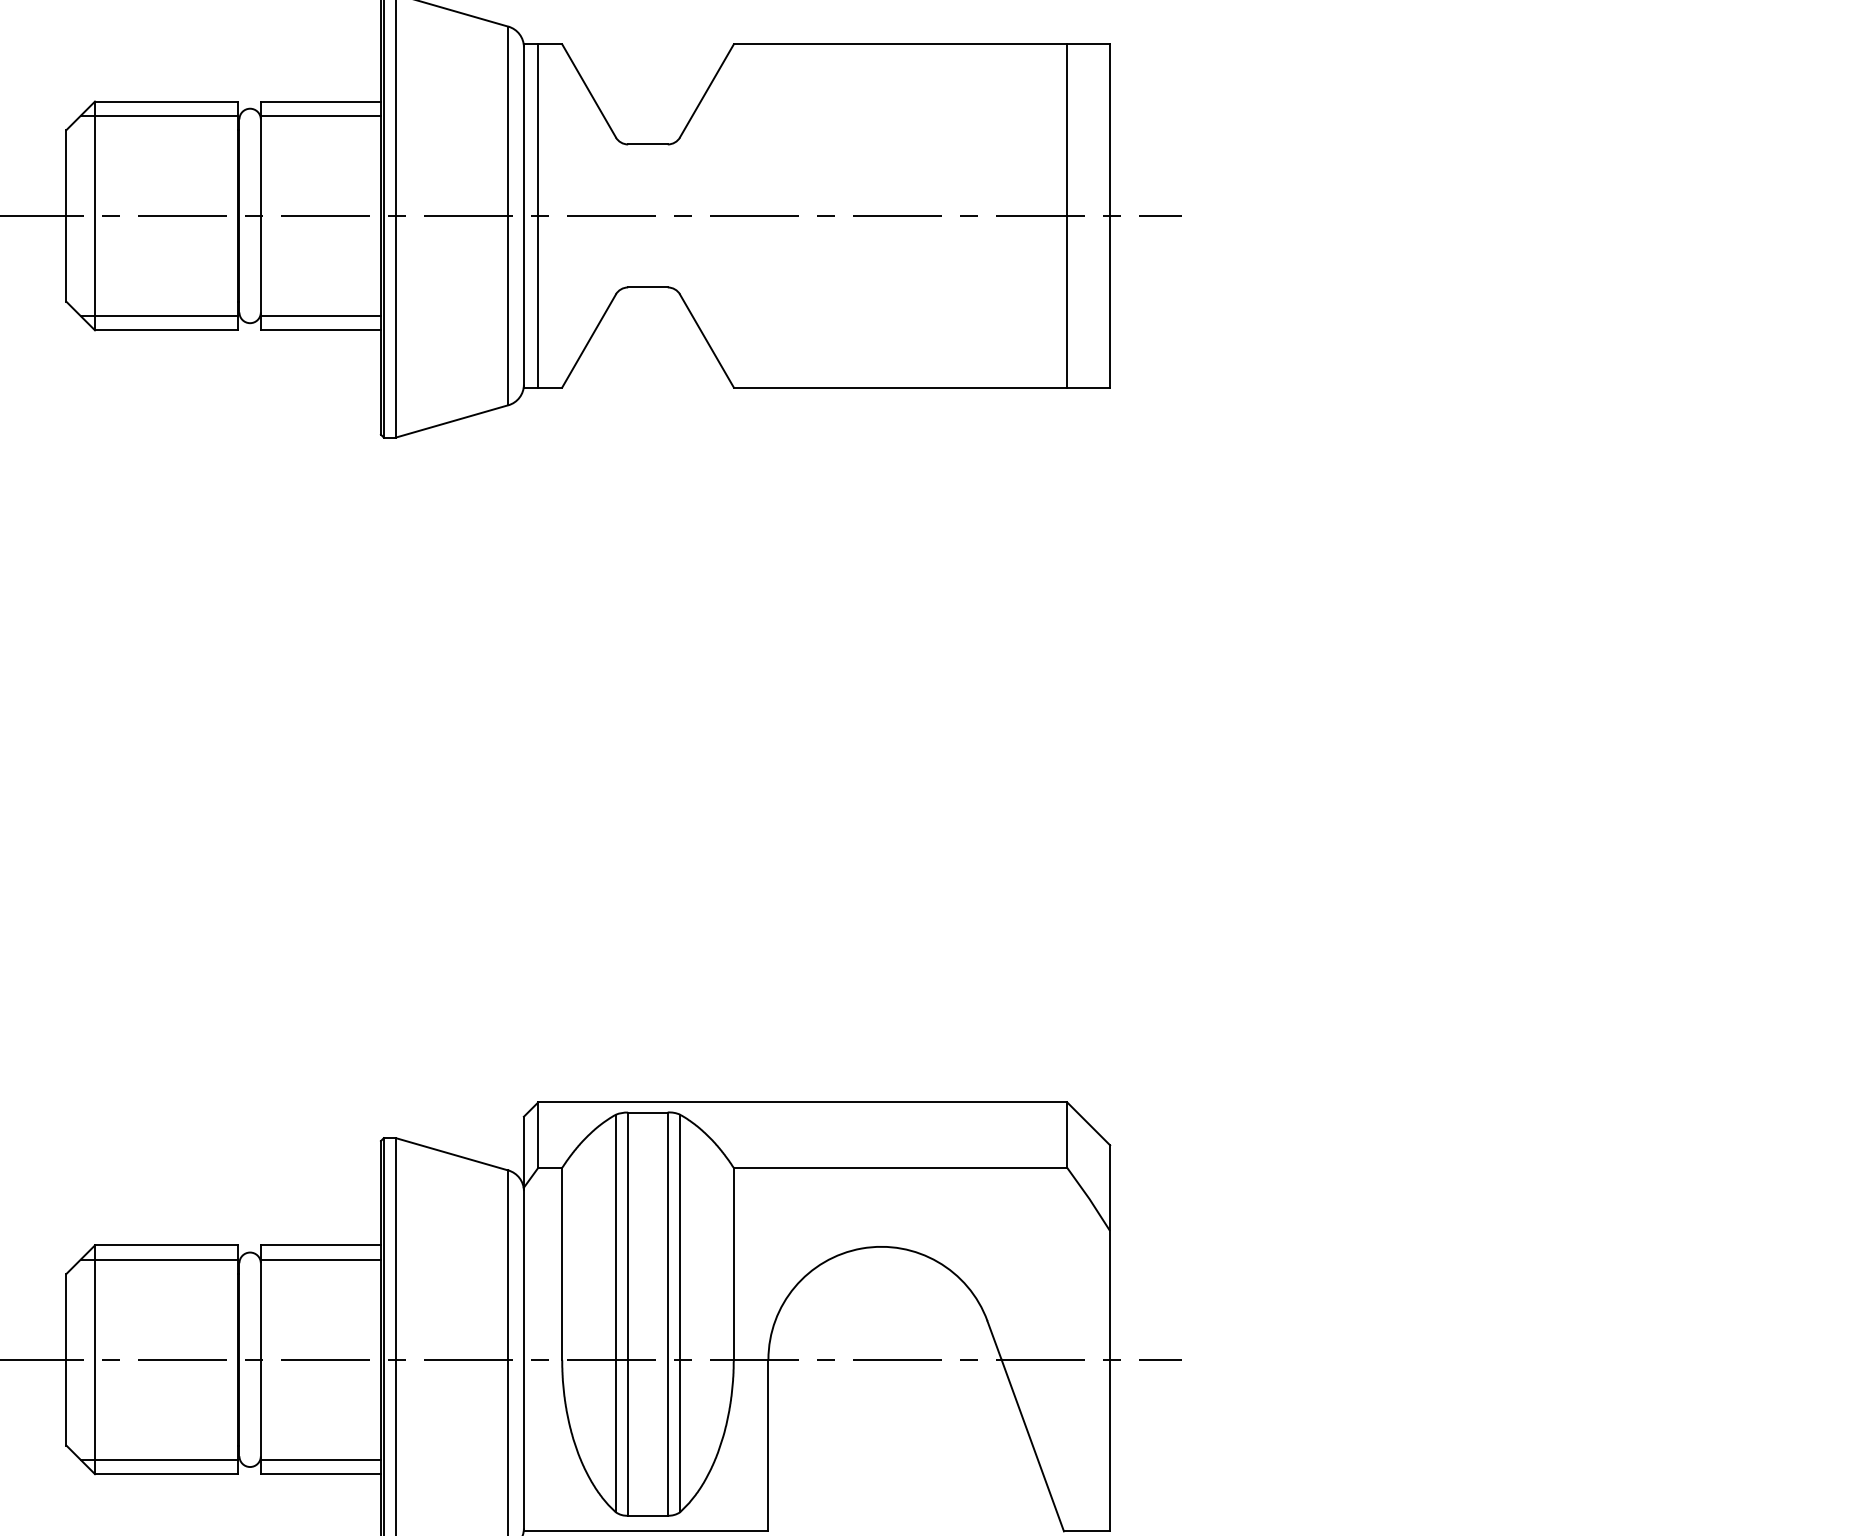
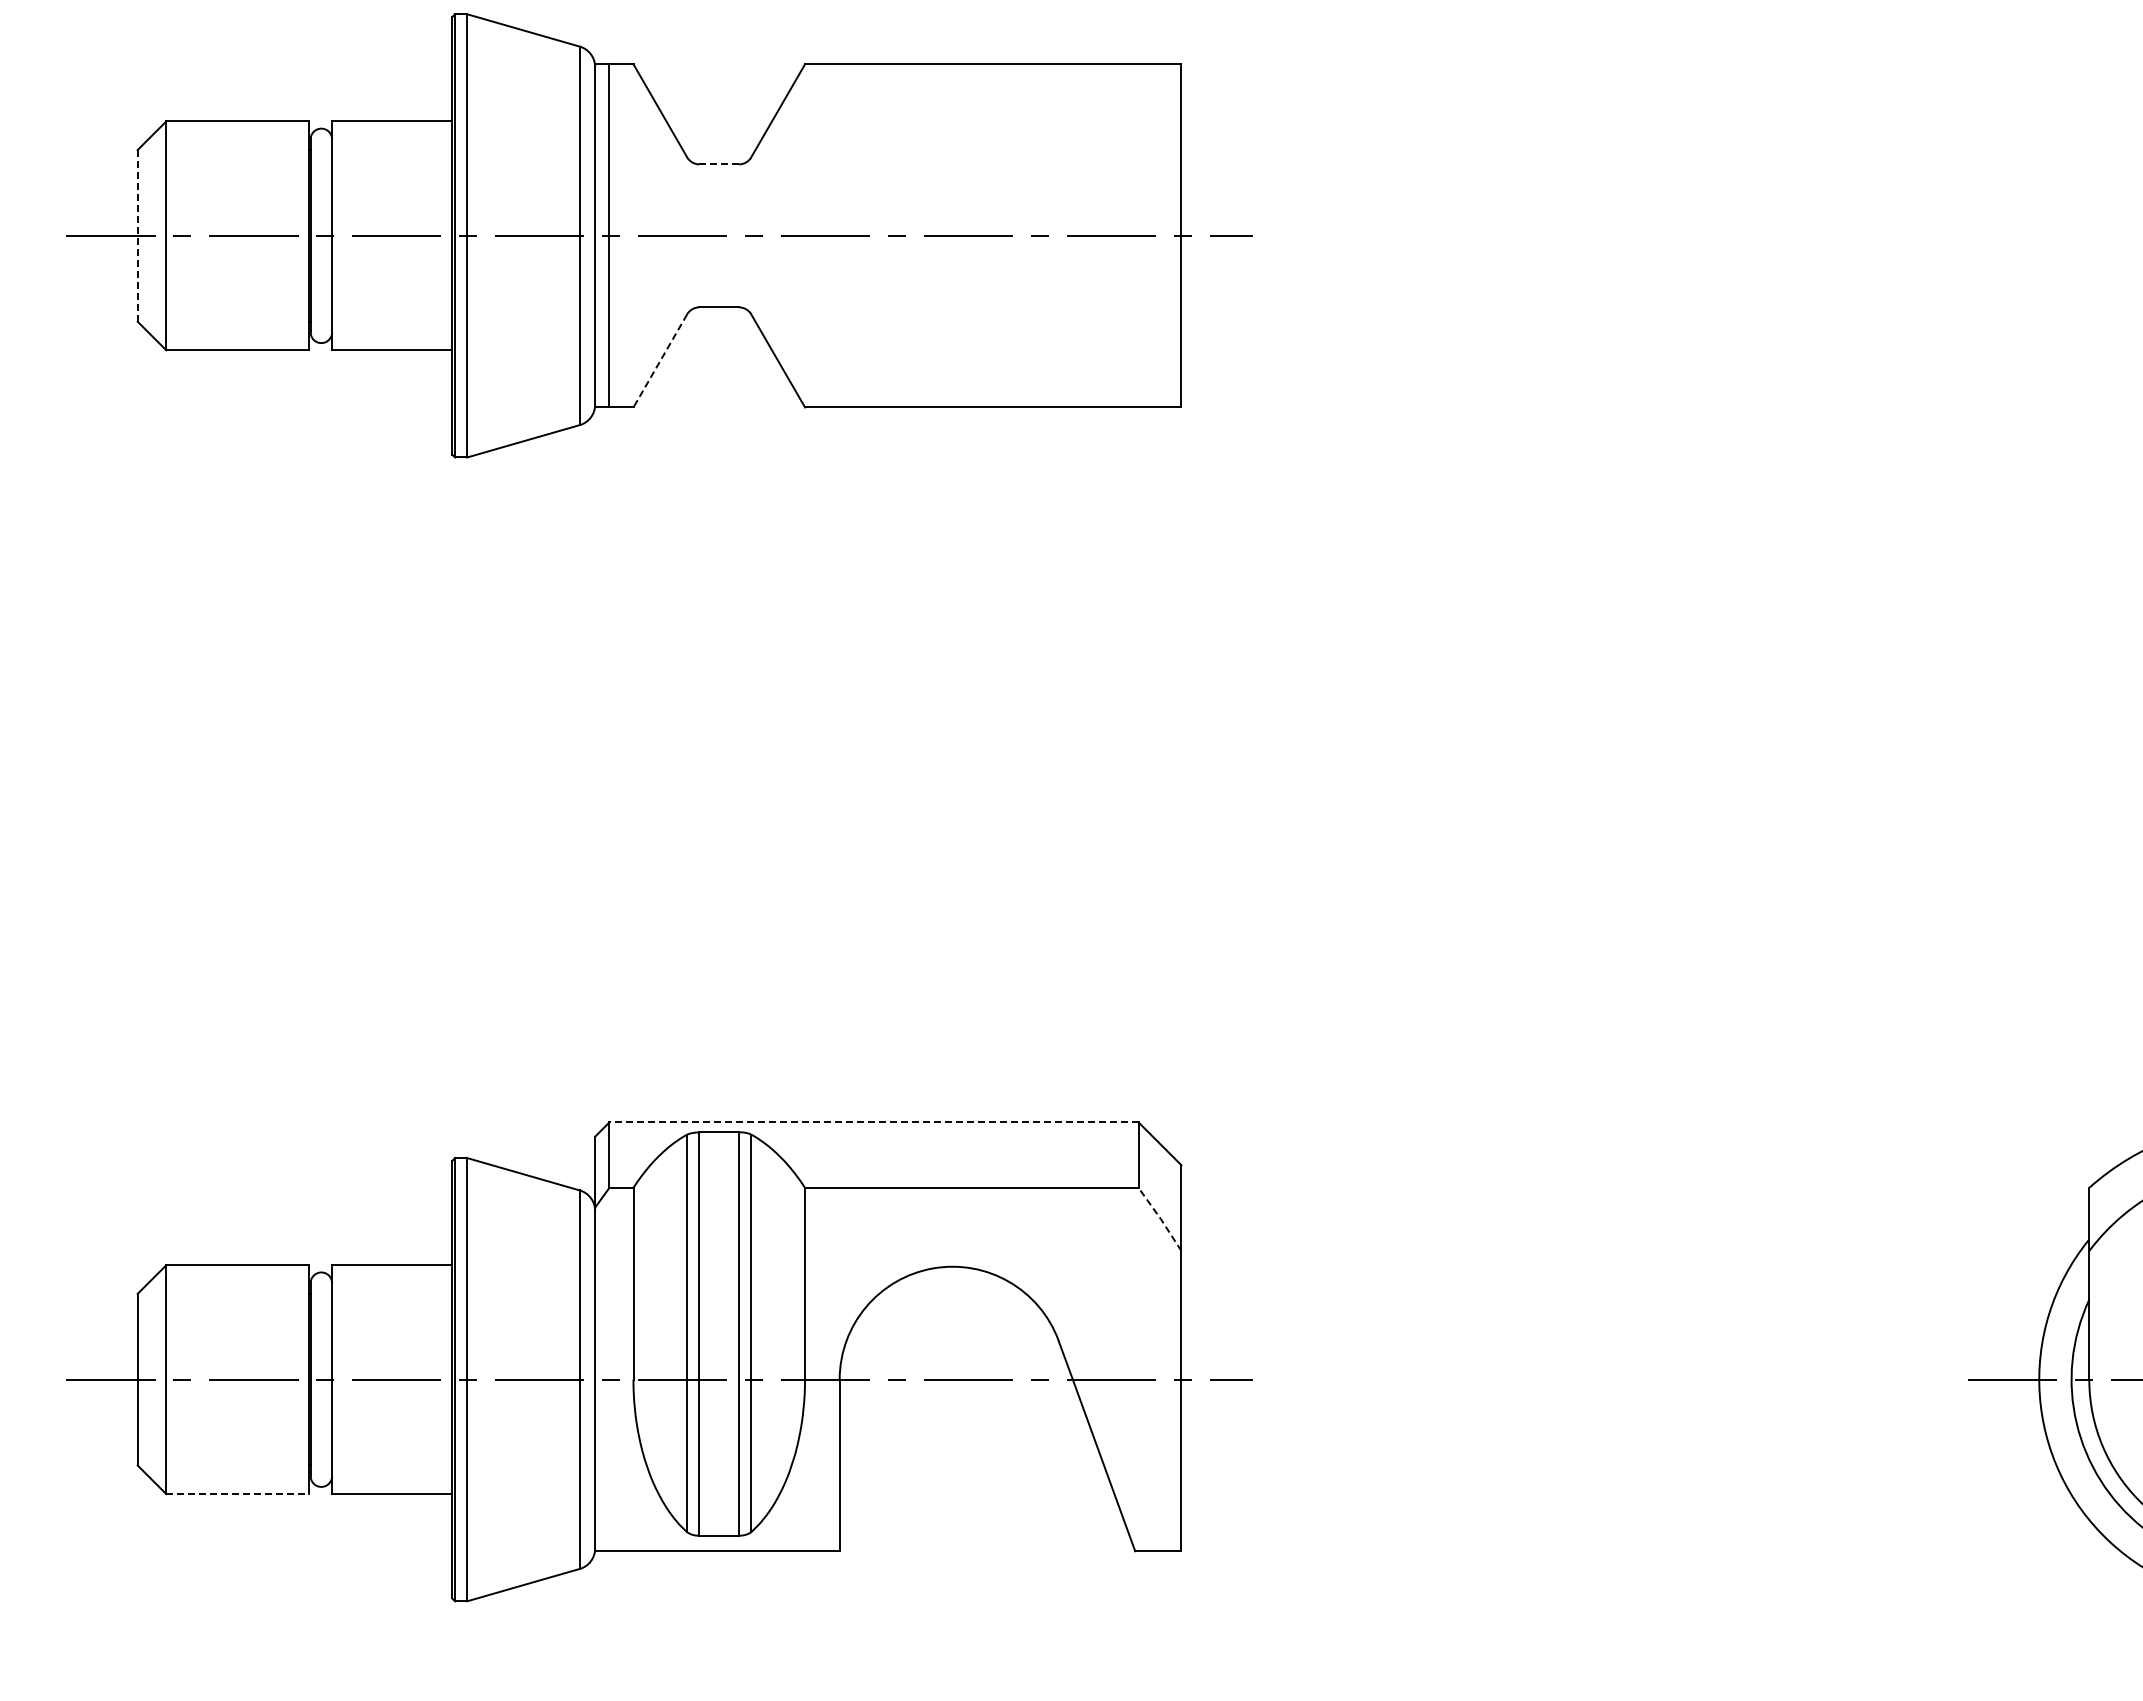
line: (159, 115) -> (230, 135), removed
line: (321, 115) -> (392, 135), removed
line: (648, 144) -> (719, 164), solid -> dashed
line: (66, 215) -> (137, 235), solid -> dashed
line: (1067, 215) -> (1138, 235), removed
line: (159, 315) -> (230, 335), removed
line: (321, 315) -> (392, 335), removed
line: (589, 340) -> (660, 360), solid -> dashed
line: (802, 1102) -> (873, 1122), solid -> dashed
line: (1089, 1198) -> (1160, 1218), solid -> dashed
line: (159, 1259) -> (230, 1279), removed
line: (321, 1259) -> (392, 1279), removed
line: (159, 1459) -> (230, 1479), removed
line: (321, 1459) -> (392, 1479), removed
line: (167, 1474) -> (238, 1494), solid -> dashed

